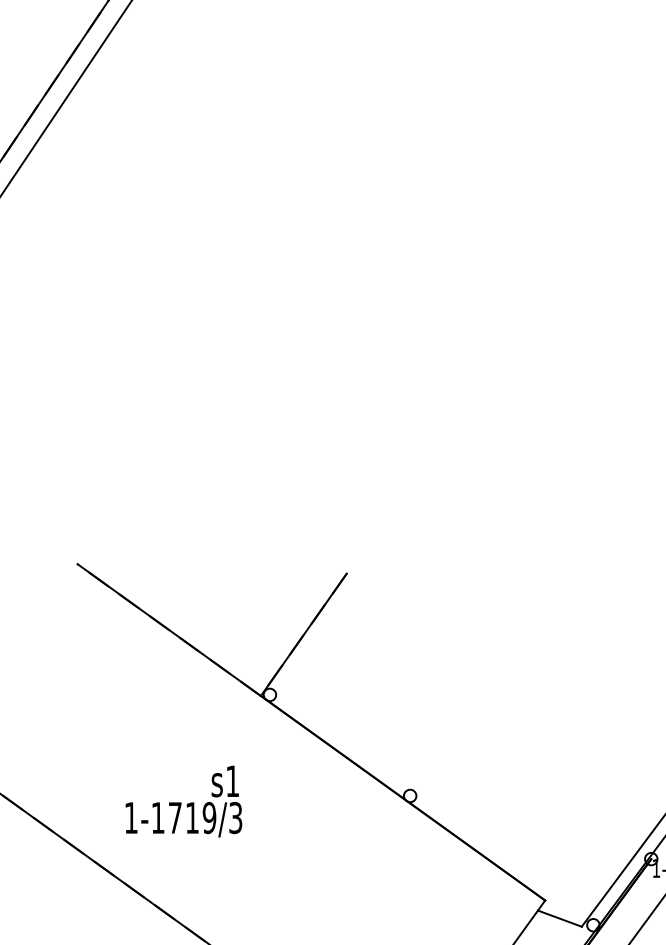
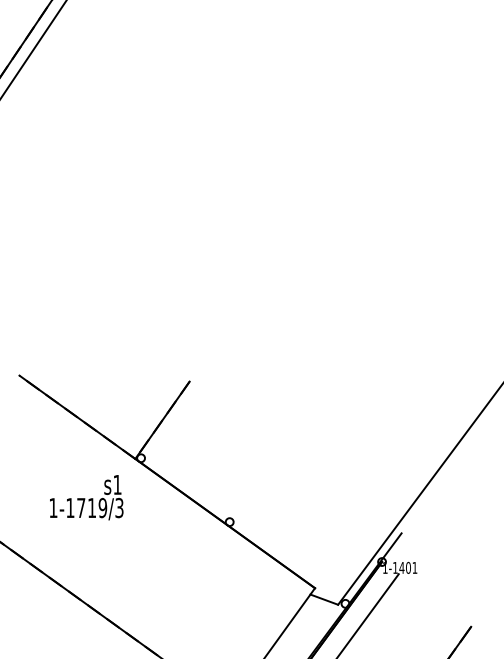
text: (183, 801) -> (86, 497), moved

